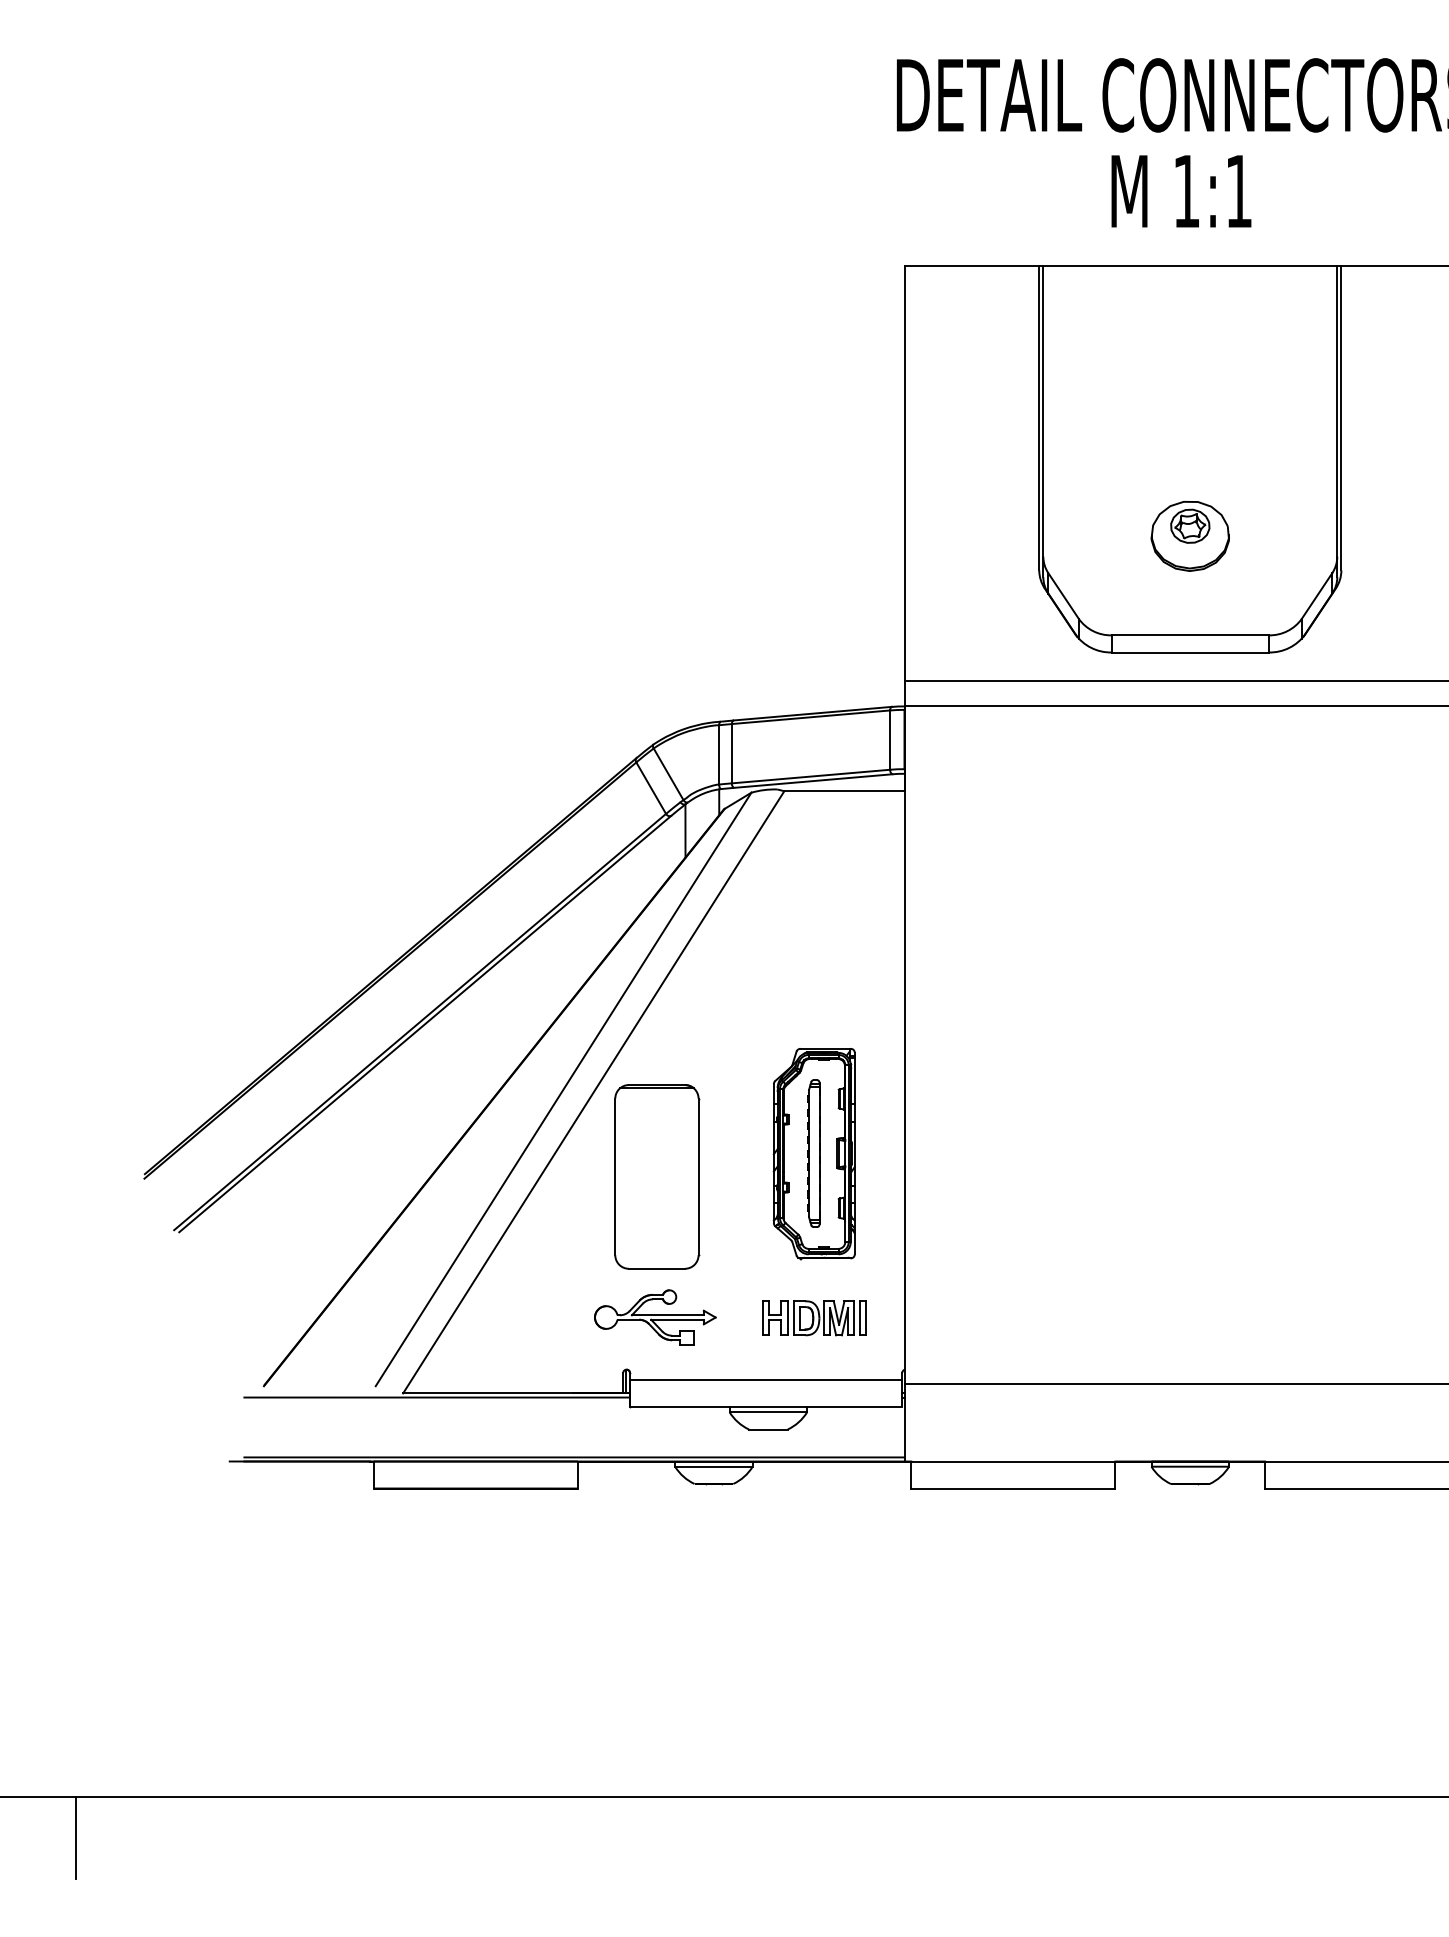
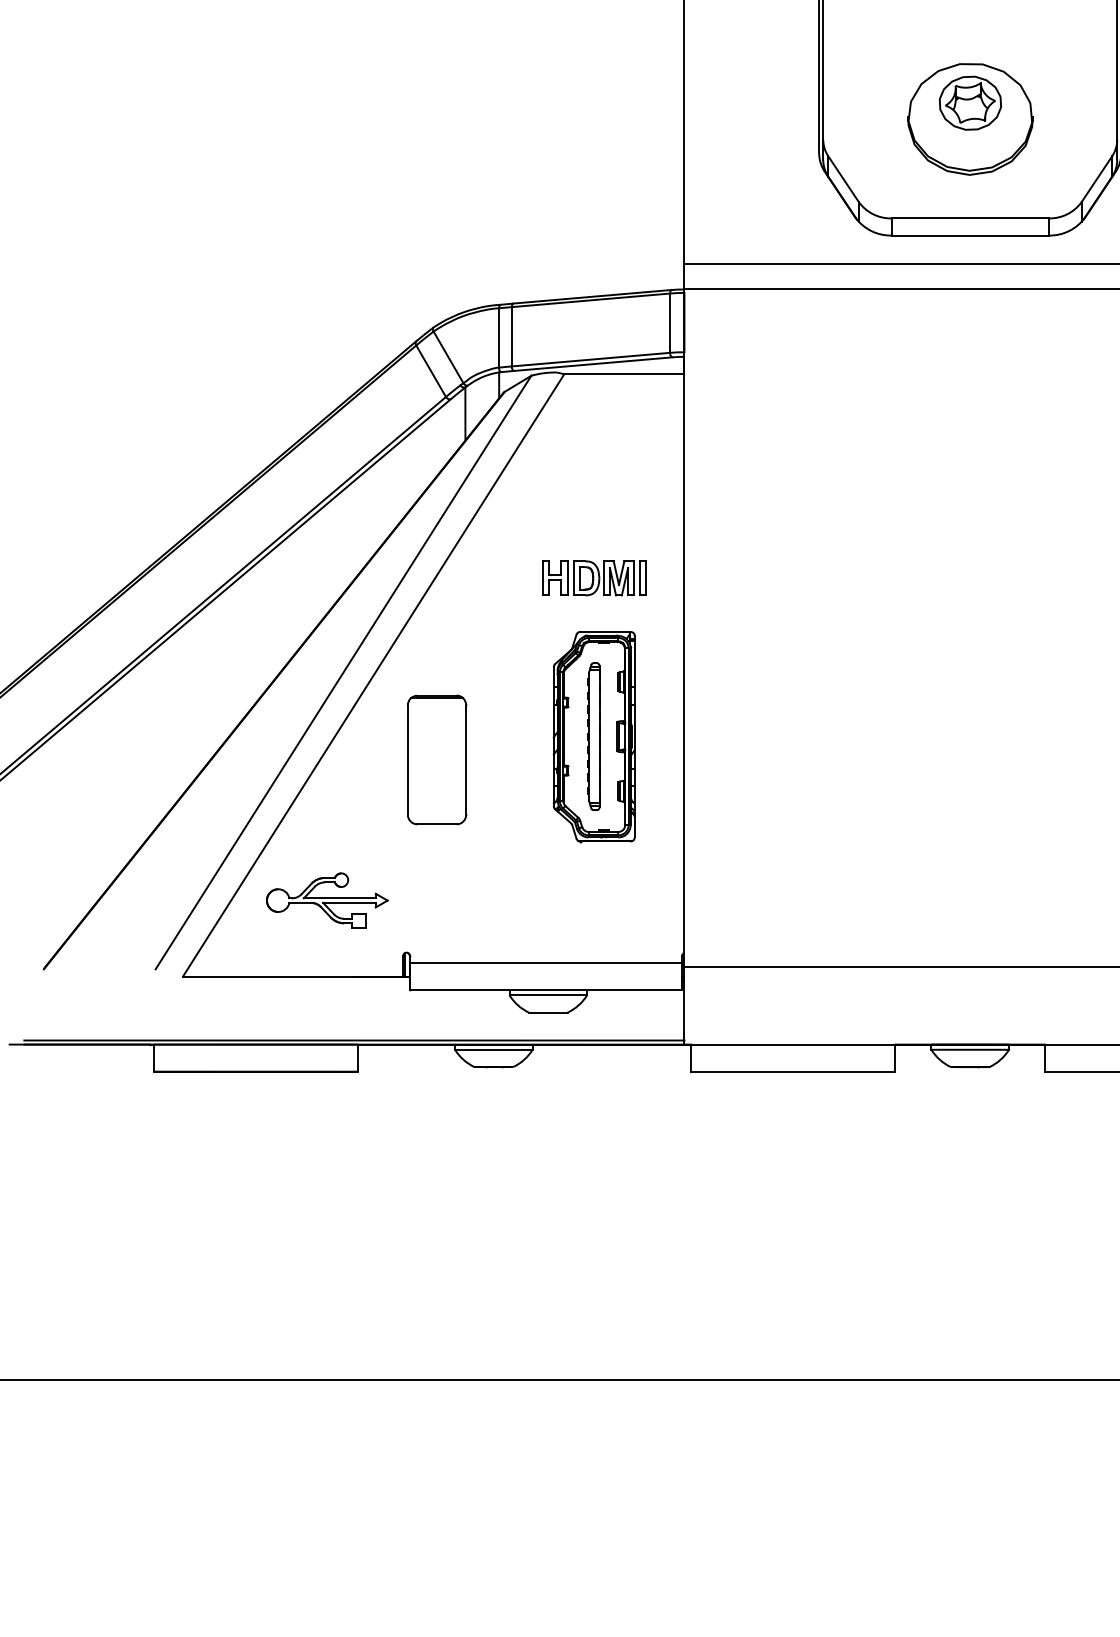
part: (1189, 536) -> (969, 119), size x1.6
part: (657, 1176) -> (437, 759), size x0.7
part: (655, 1317) -> (327, 900), moved
part: (814, 1318) -> (594, 578), moved
line: (437, 1397) -> (217, 980), removed

